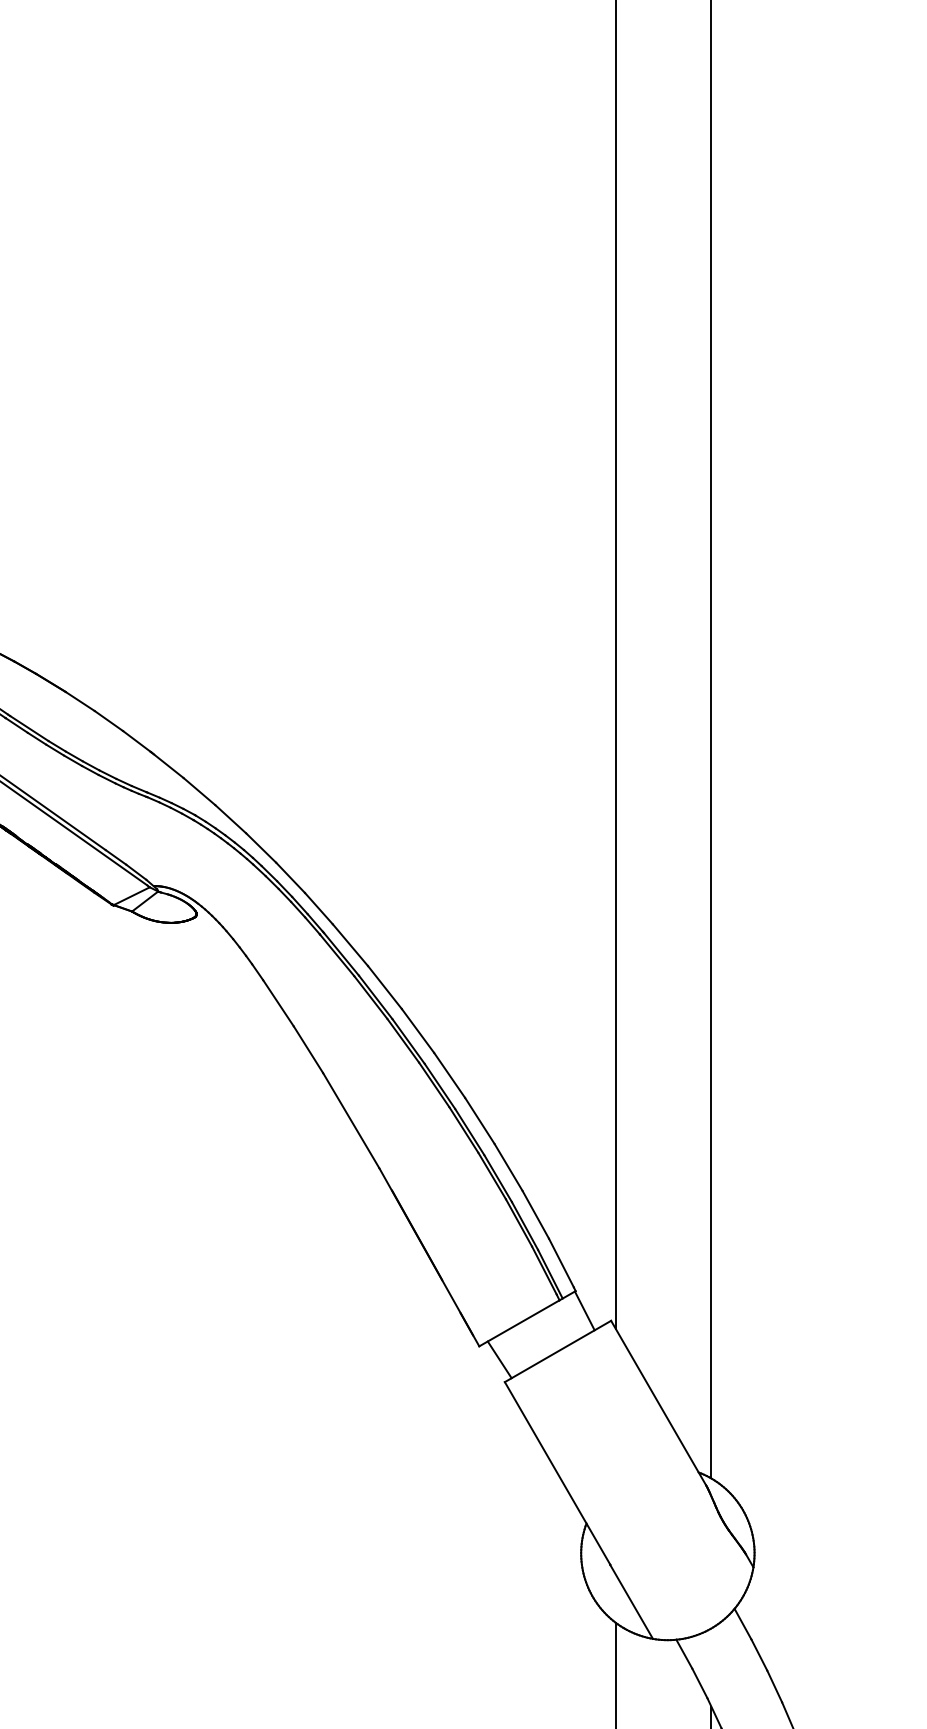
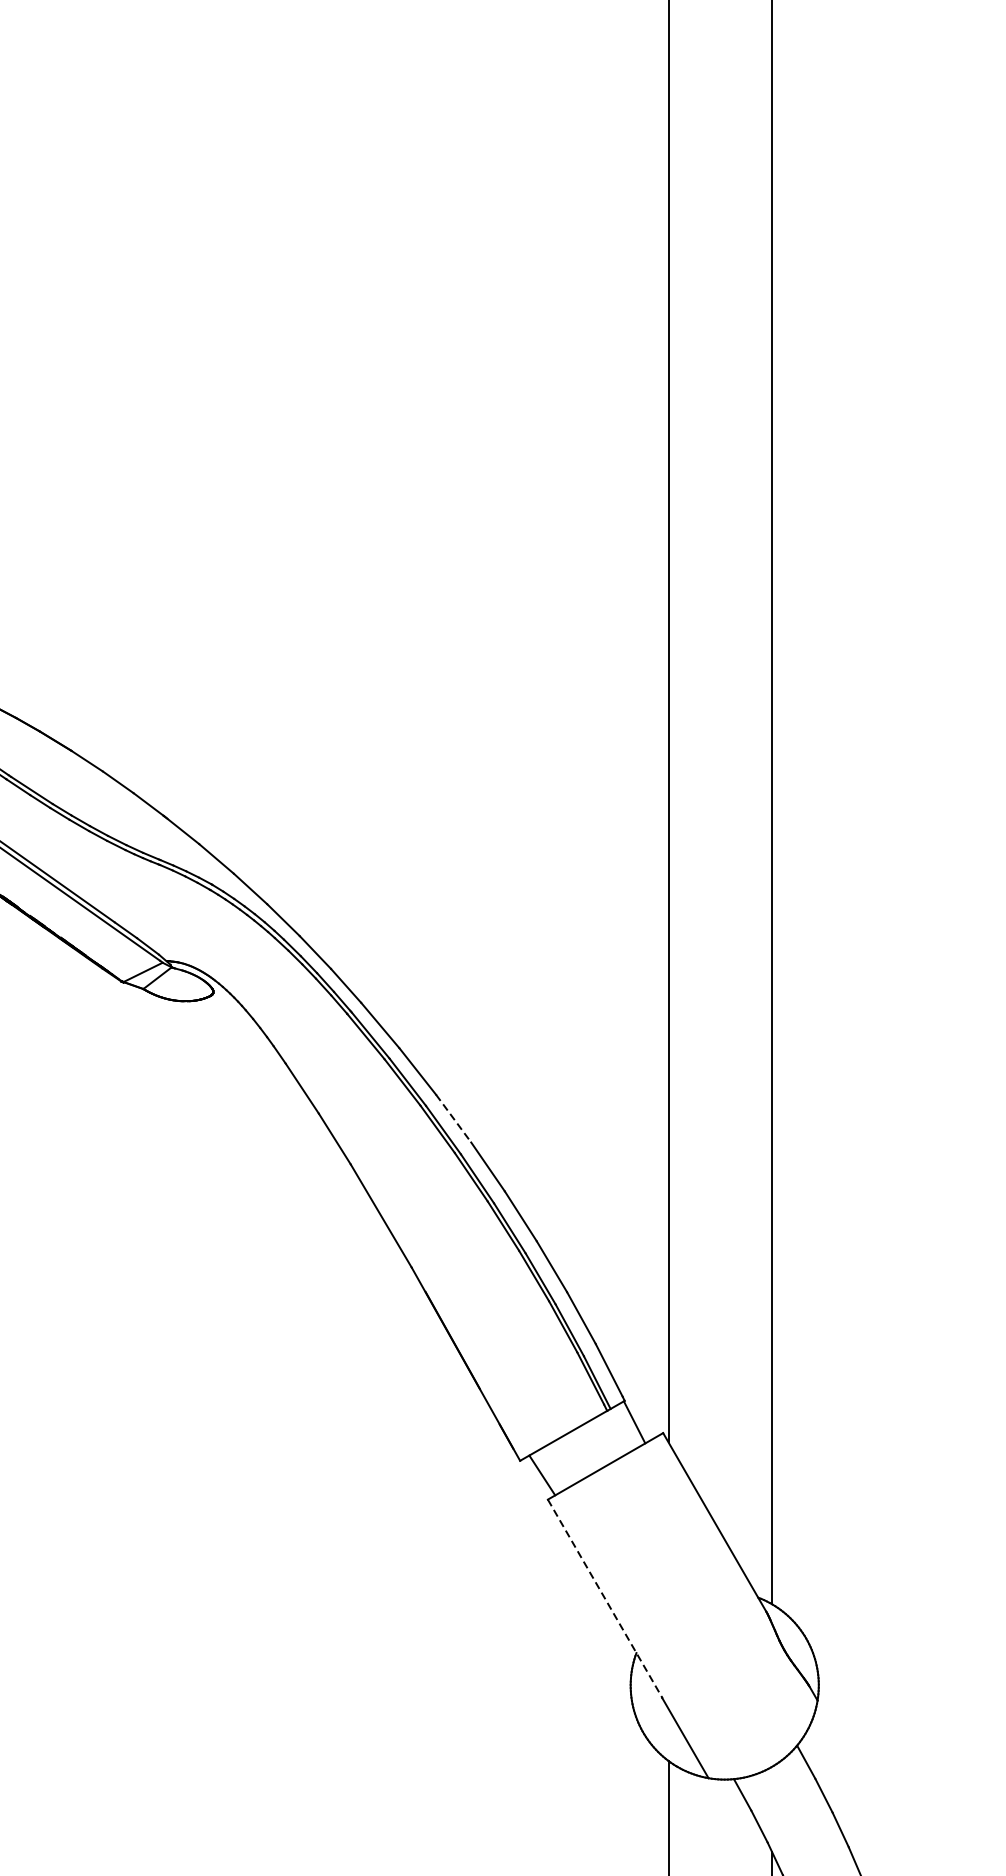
line: (418, 1031) -> (454, 1119), solid -> dashed
line: (557, 1473) -> (604, 1598), solid -> dashed

